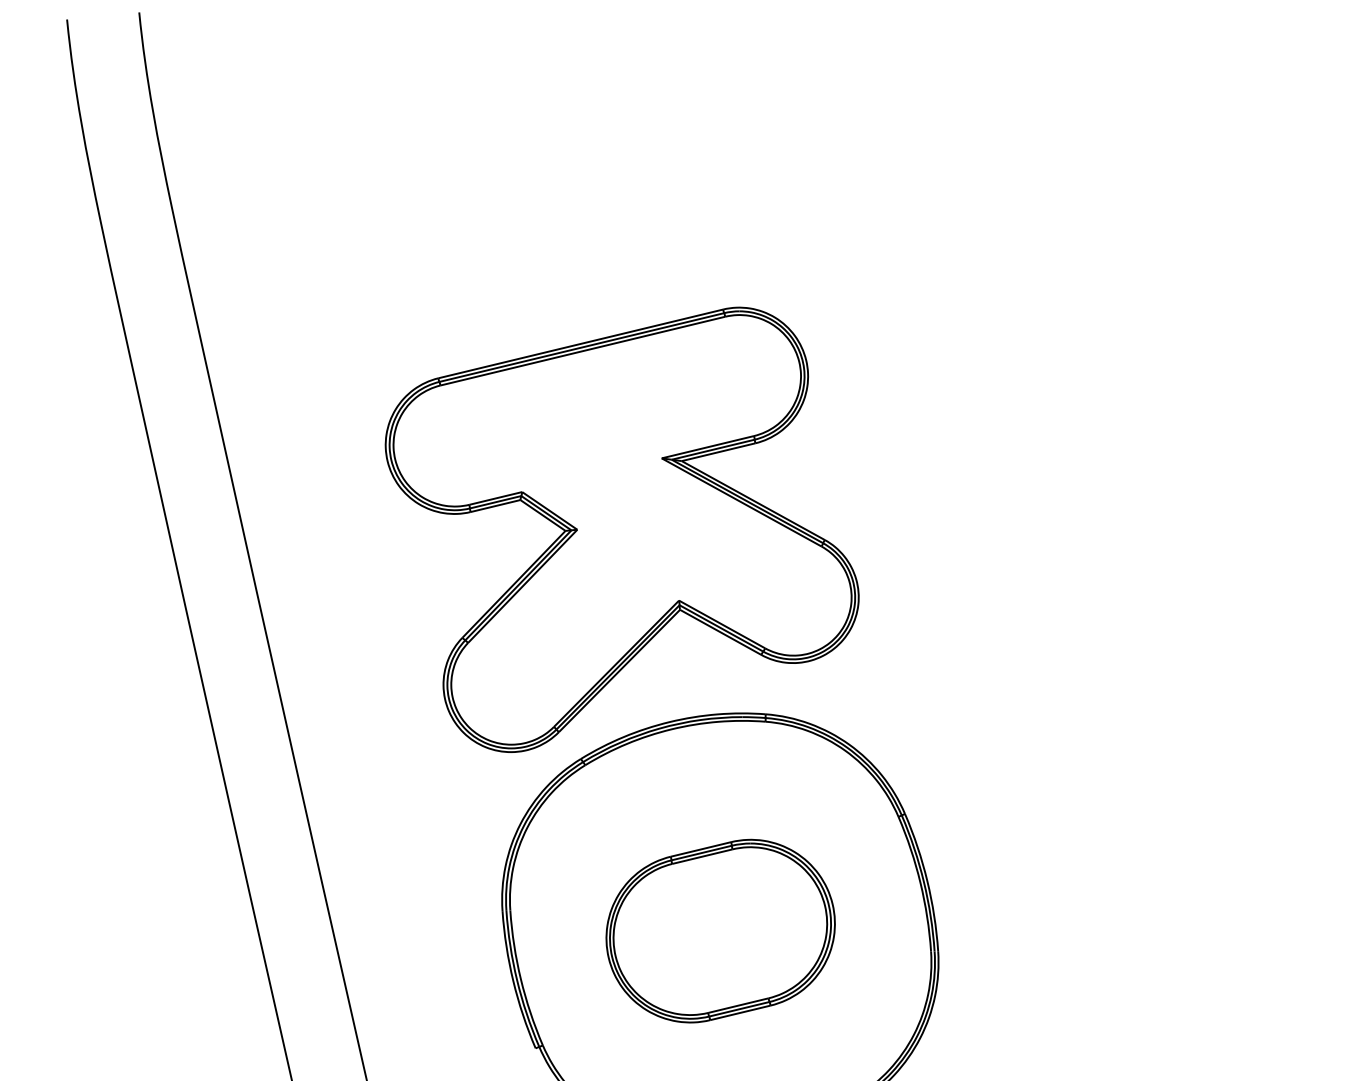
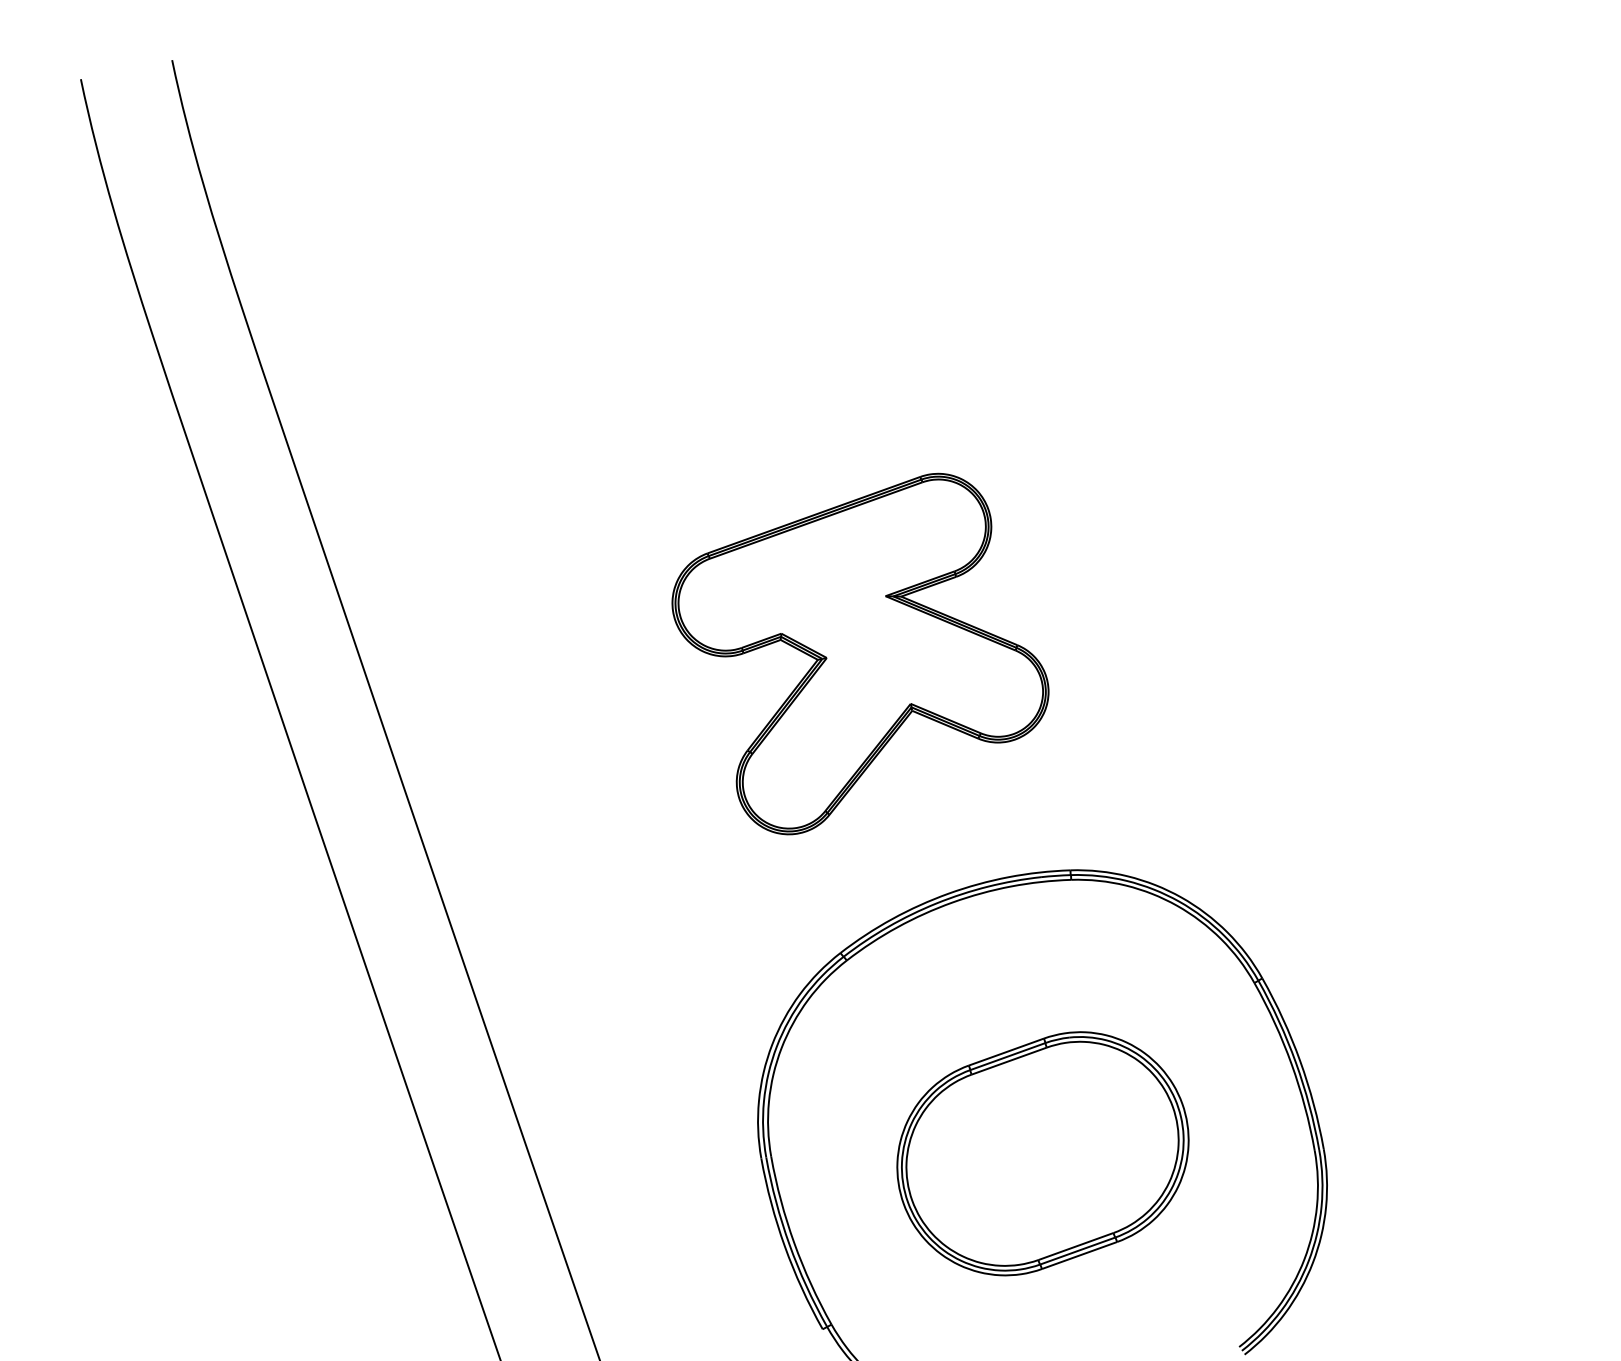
part: (621, 529) -> (860, 654), size x0.6

